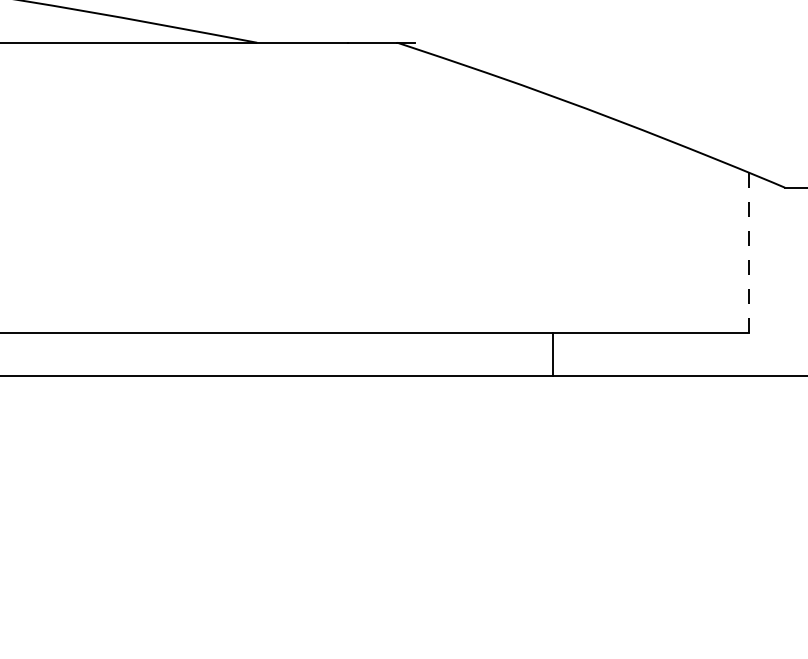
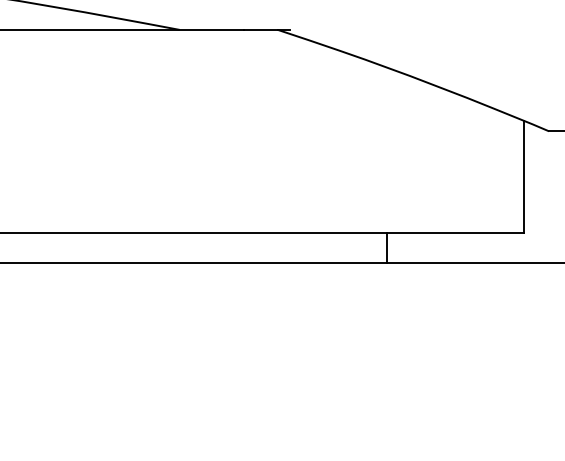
line: (748, 252) -> (523, 176), dashed -> solid

